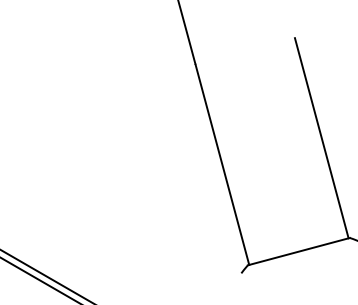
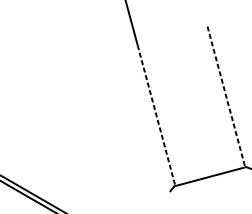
line: (321, 138) -> (226, 97), solid -> dashed
line: (222, 164) -> (156, 115), solid -> dashed

